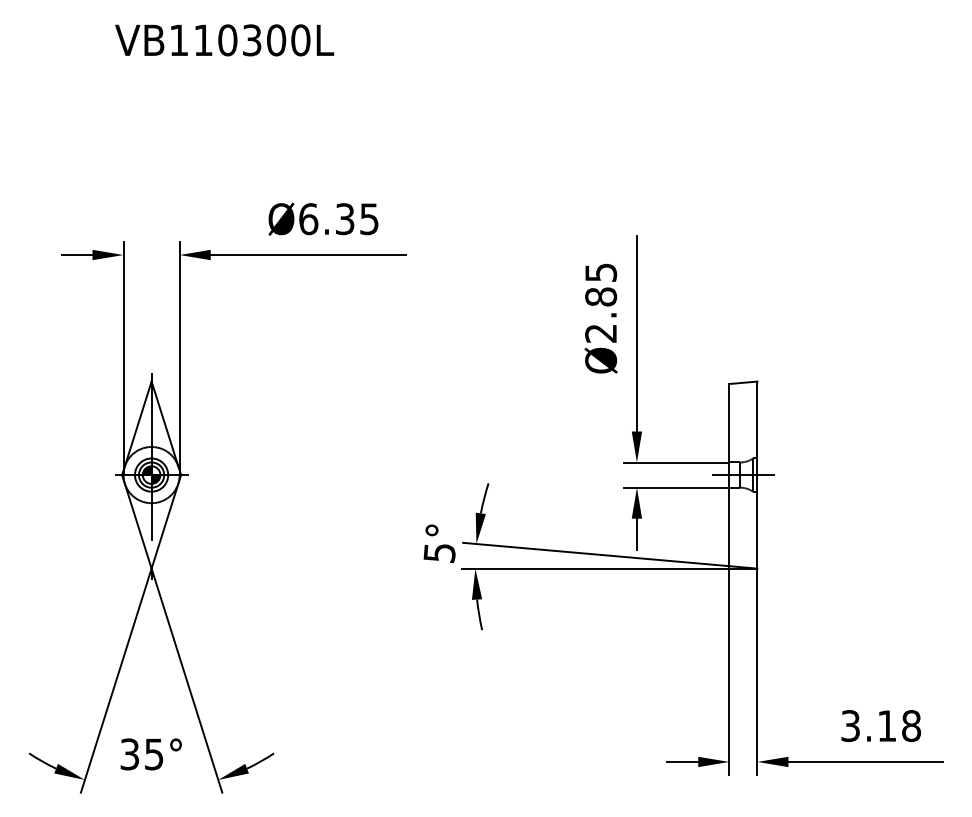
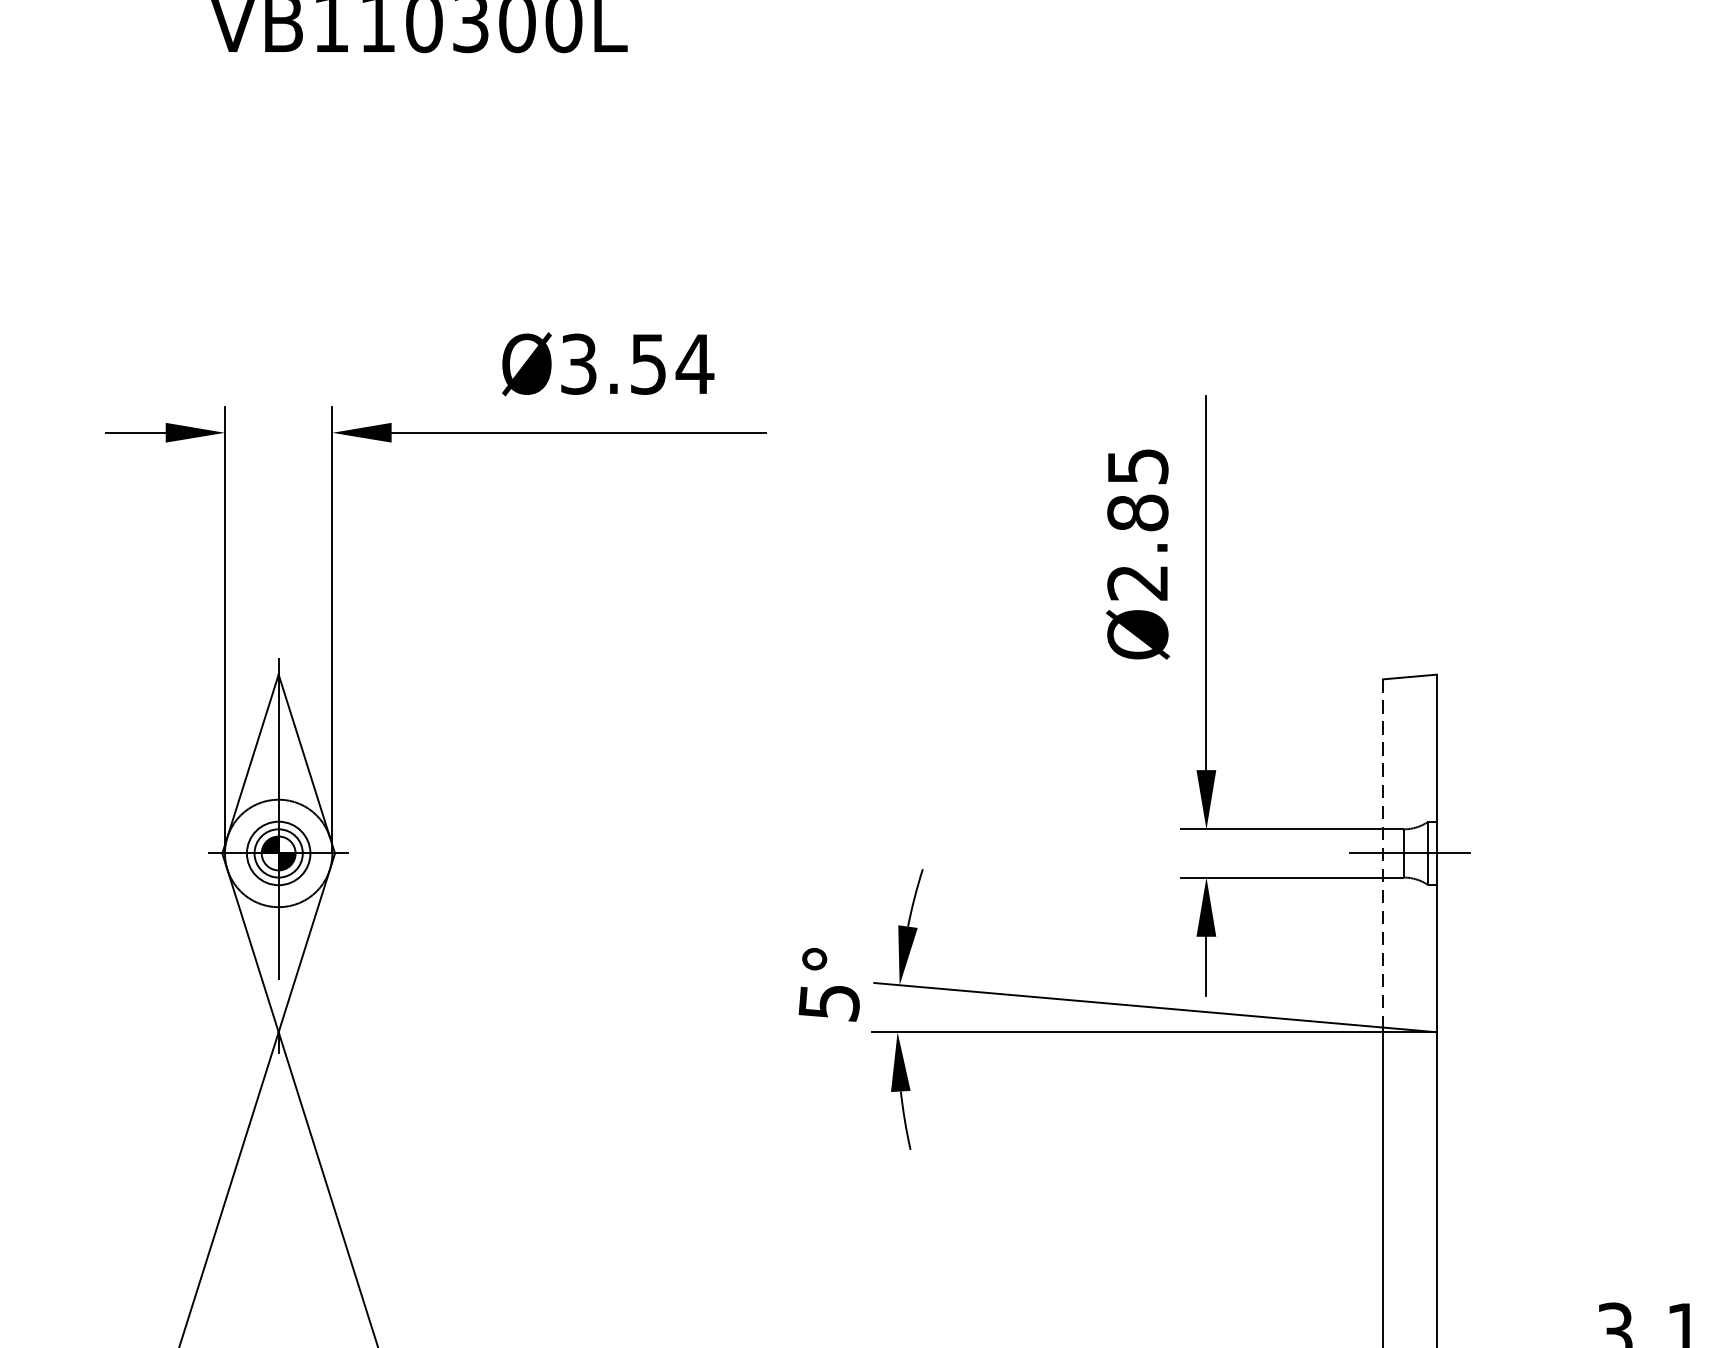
text: (339, 219) -> (637, 364), Ø6.35 -> Ø3.54
line: (729, 475) -> (1383, 854), solid -> dashed

